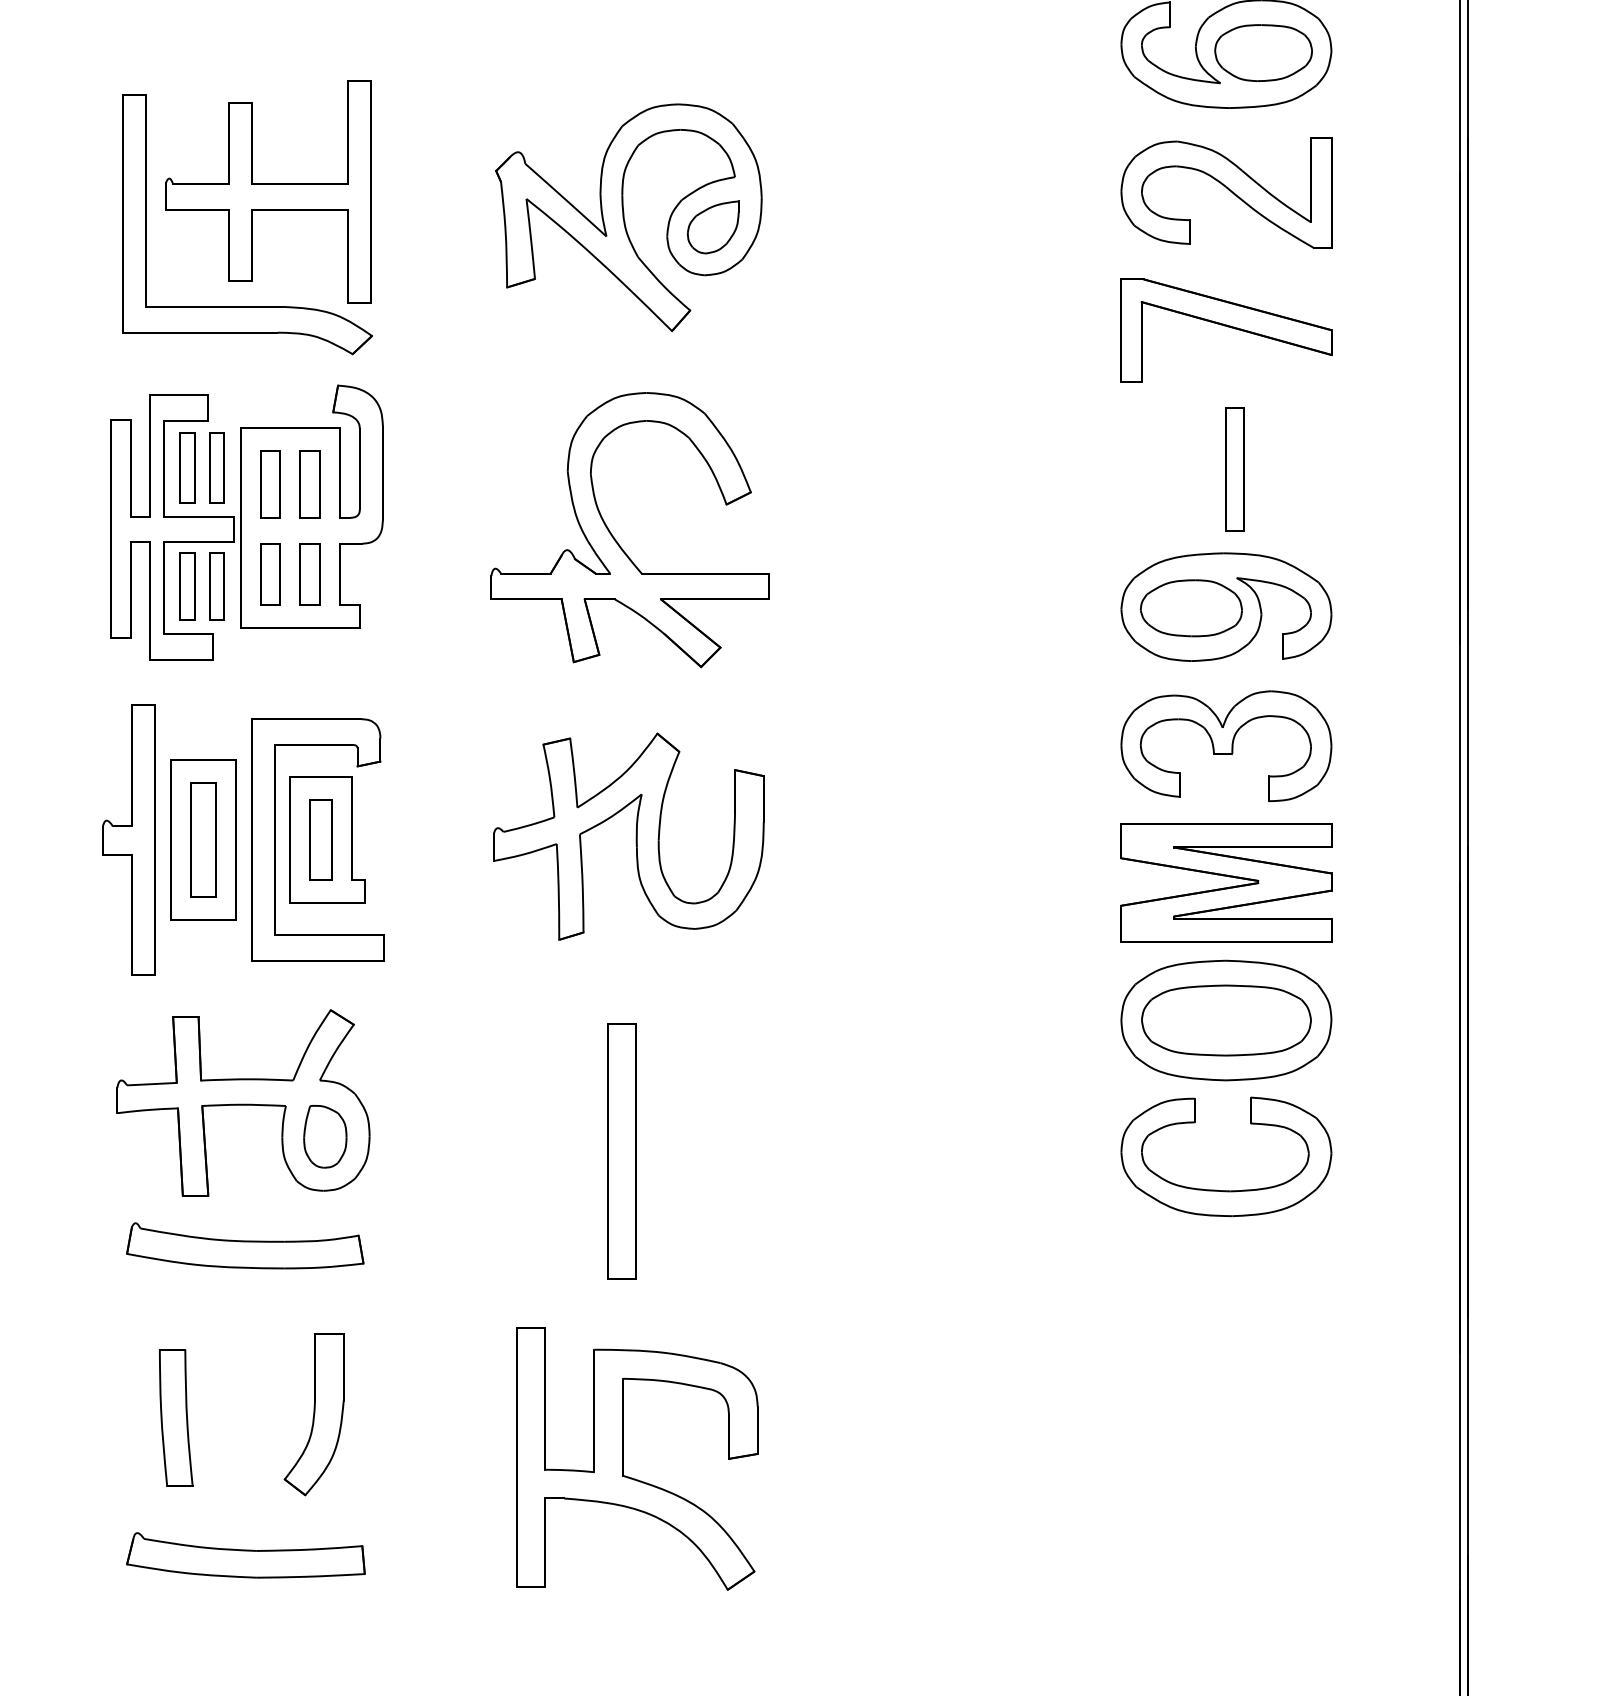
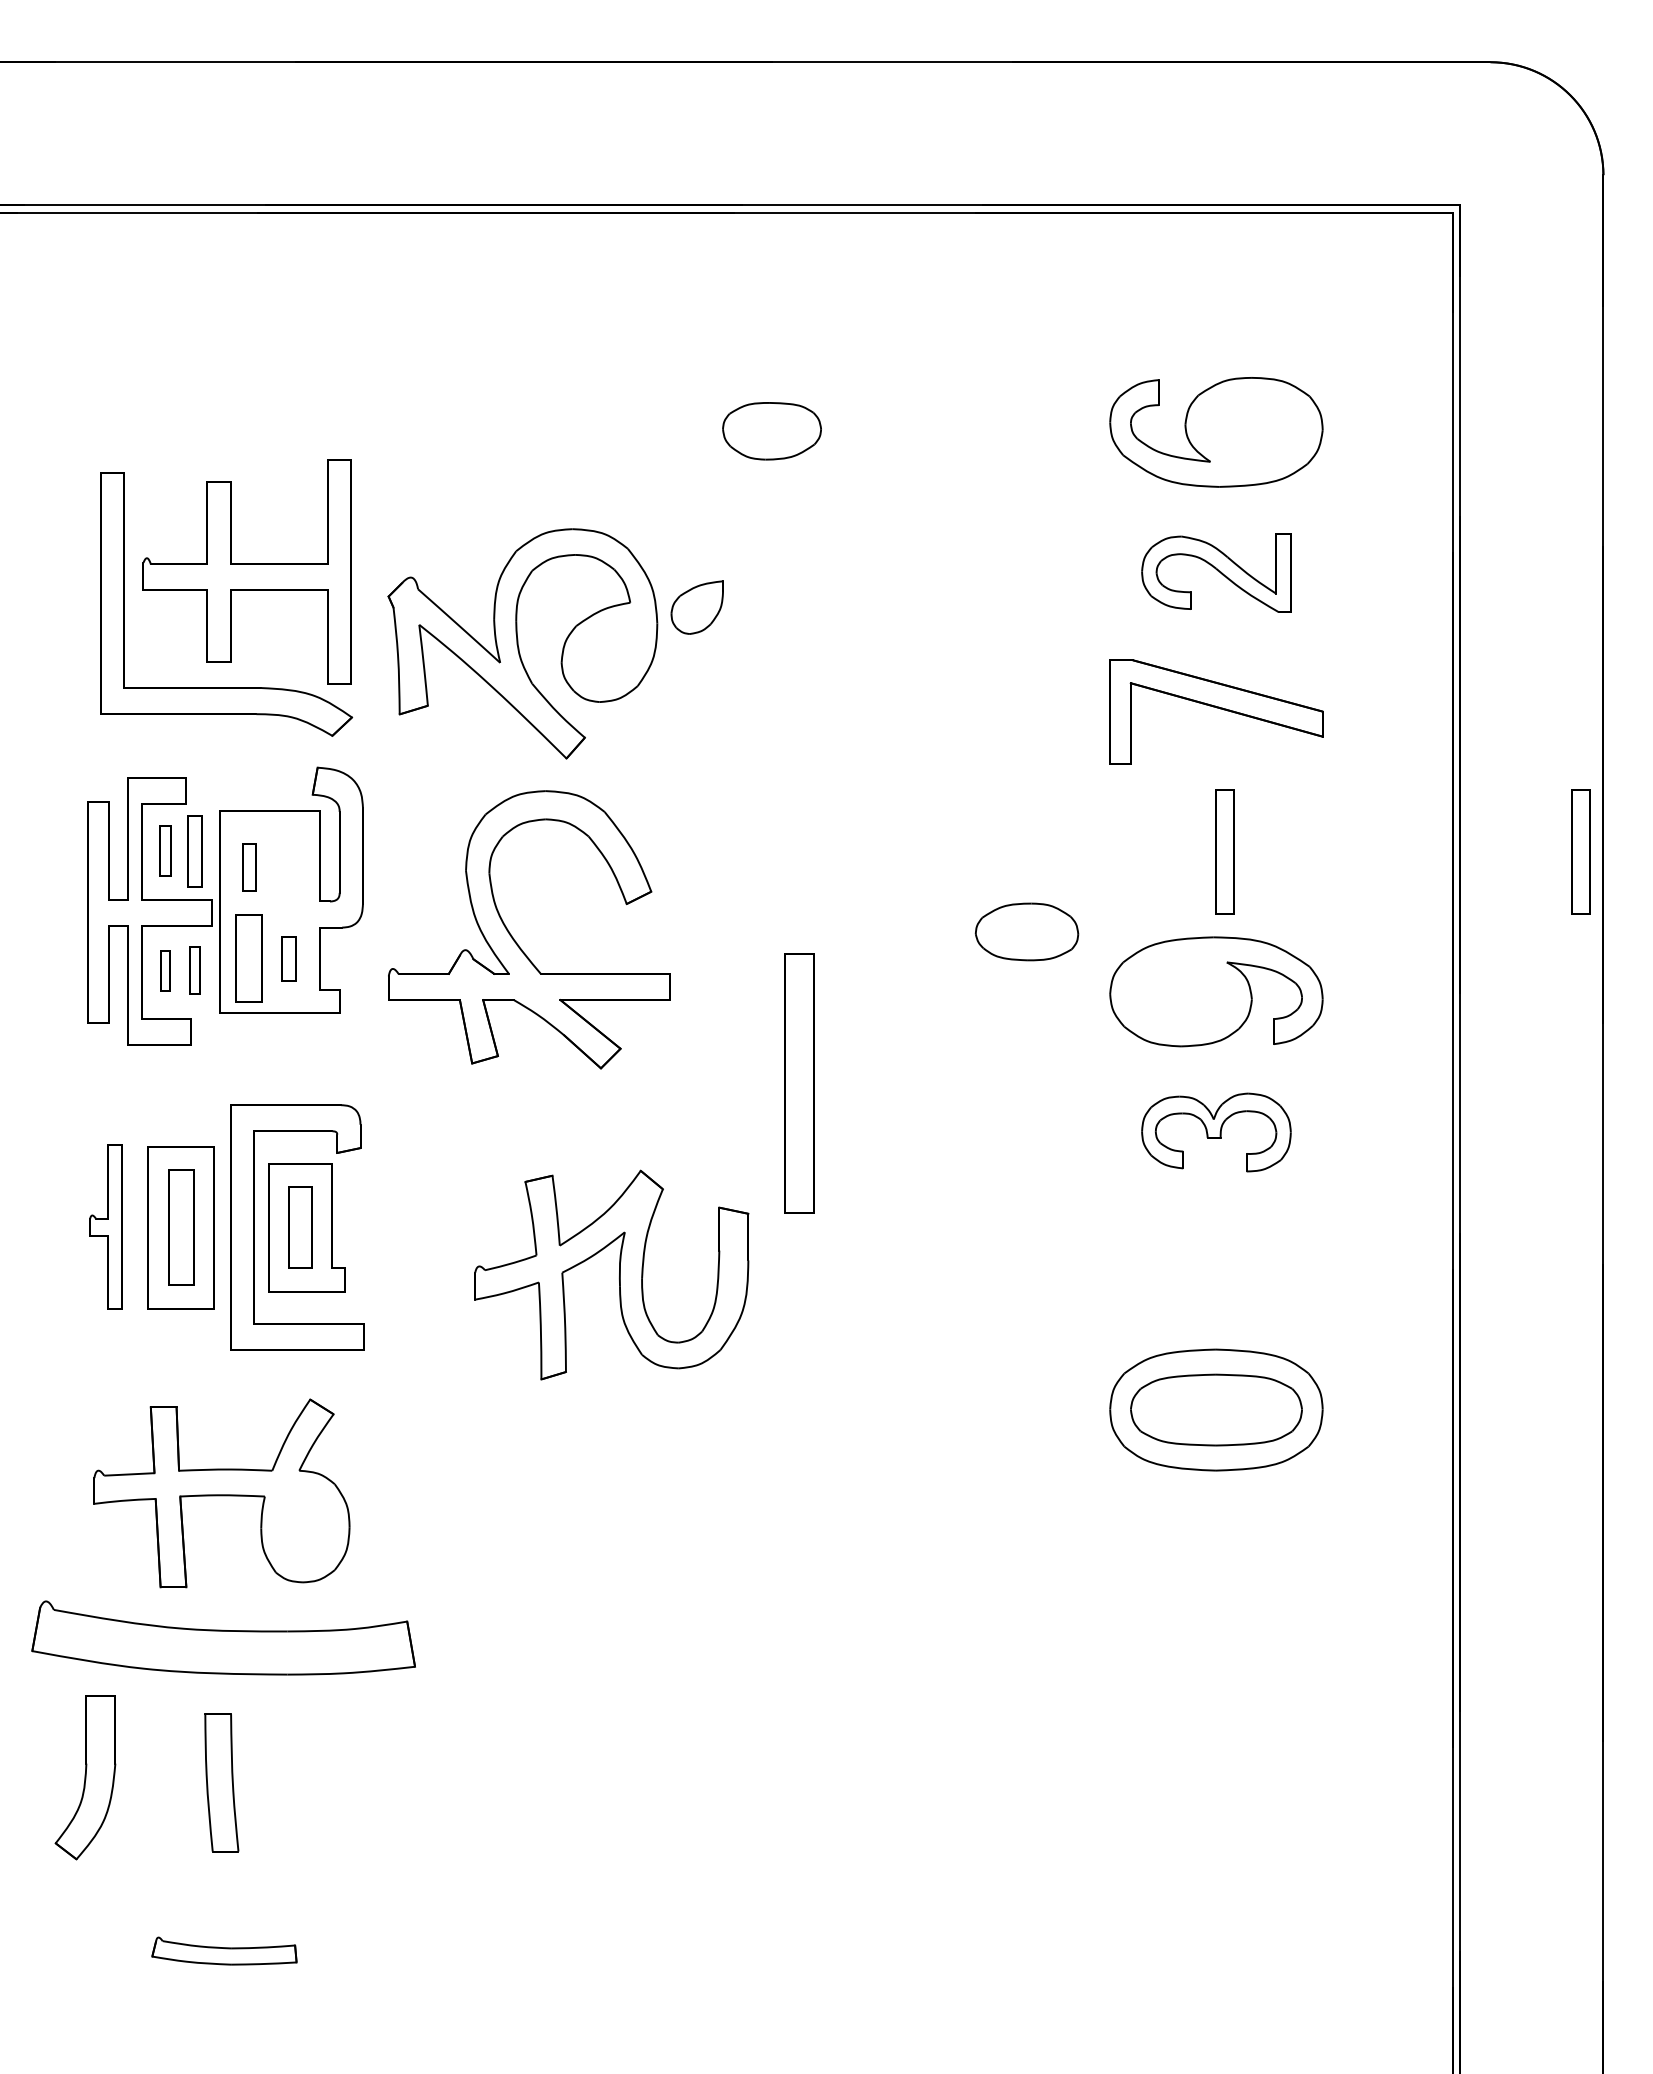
part: (1263, 53) -> (771, 431), moved
part: (1226, 193) -> (1216, 573), size x0.7
part: (628, 217) -> (522, 643), moved
part: (187, 468) -> (165, 851), size x0.7
part: (1586, 468) -> (1580, 851), added
part: (270, 484) -> (249, 867), size x0.7
part: (309, 484) -> (288, 867), removed
part: (615, 538) -> (514, 938), moved
part: (270, 574) -> (249, 958), size x1.4
part: (309, 574) -> (288, 958), size x0.7
part: (187, 586) -> (165, 970), size x0.6
part: (216, 586) -> (194, 970), size x0.7
part: (1190, 607) -> (1026, 931), moved
part: (1226, 746) -> (1216, 1132), size x0.7
part: (636, 836) -> (619, 1274), moved
part: (128, 839) -> (105, 1226), size x0.6
part: (1226, 882) -> (1216, 1270), removed
part: (325, 1136) -> (304, 1527), removed
part: (622, 1151) -> (799, 1083), moved
part: (1226, 1189) -> (1216, 1581), removed
part: (245, 1245) -> (223, 1637), size x1.6
part: (314, 1414) -> (85, 1777), moved
part: (175, 1417) -> (221, 1782), moved
part: (623, 1458) -> (606, 1853), removed
part: (245, 1554) -> (224, 1950), size x0.6

